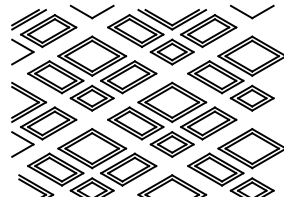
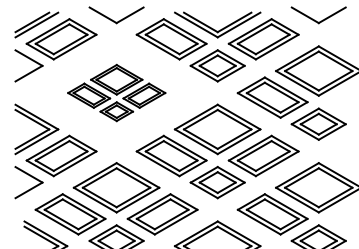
part: (92, 73) -> (116, 92), size x0.6

